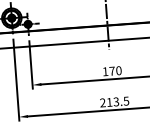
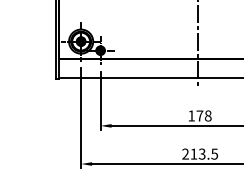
text: (118, 71) -> (207, 116), 170 -> 178

